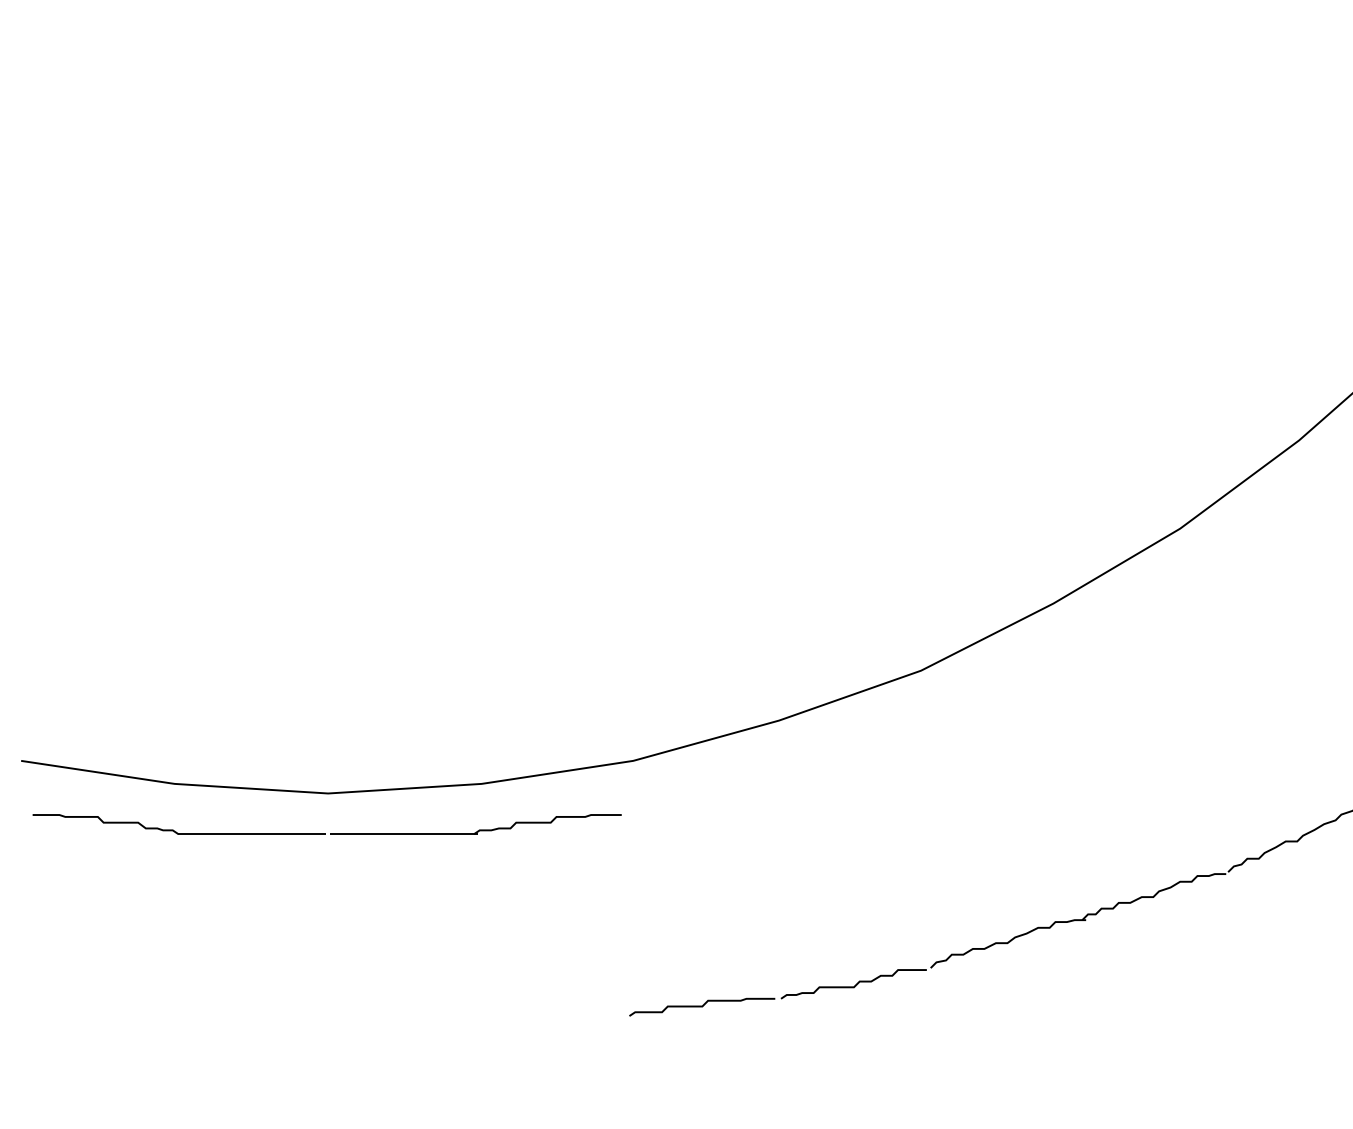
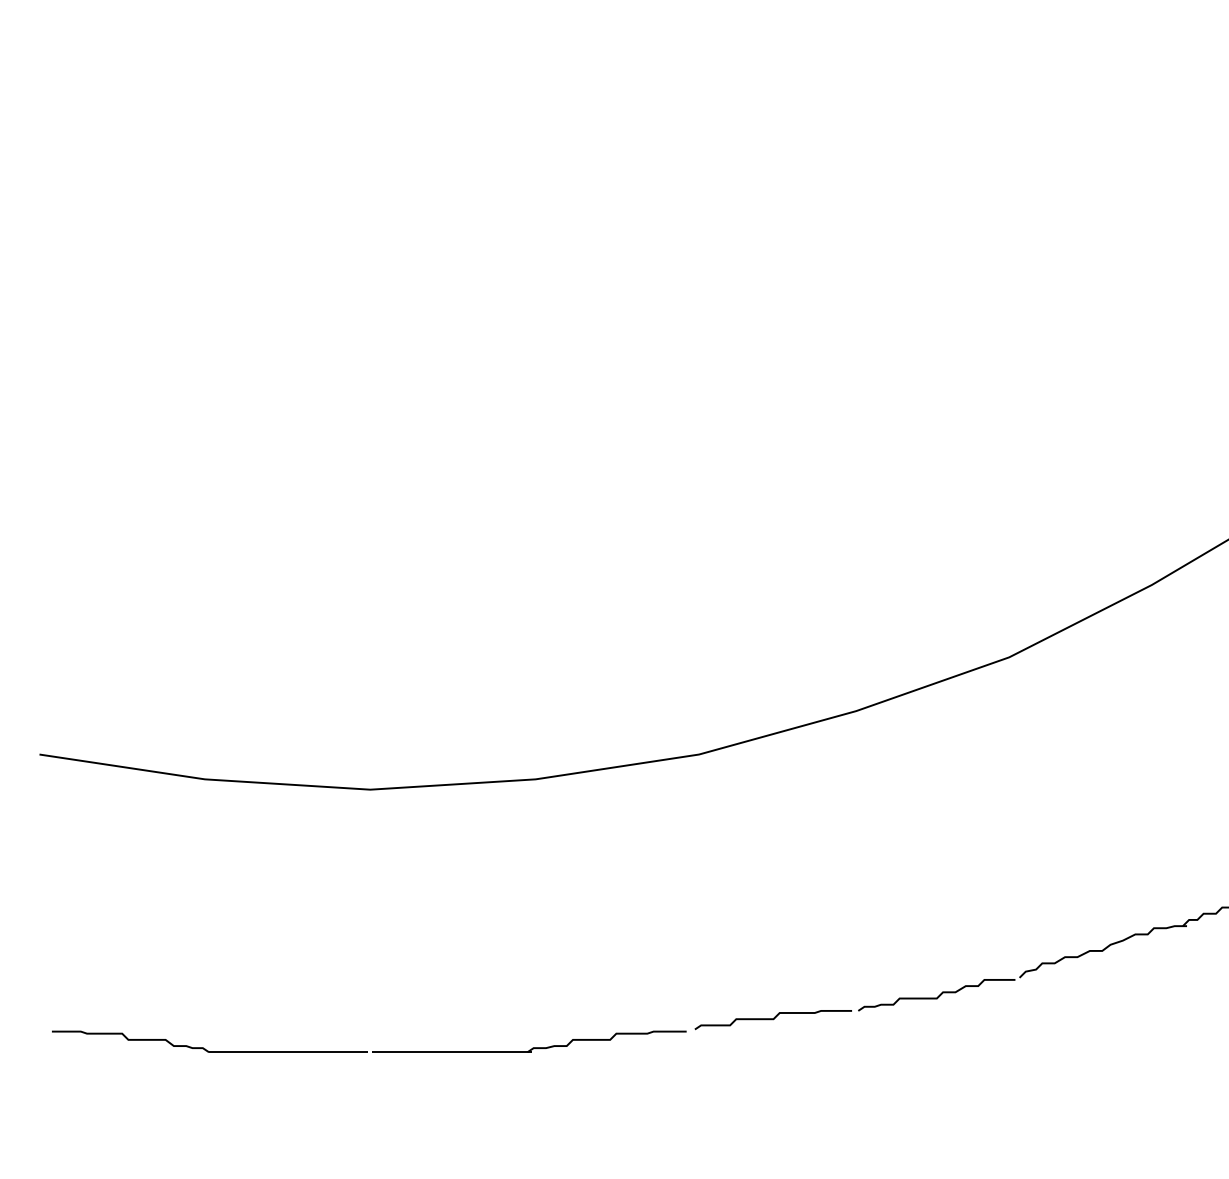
part: (325, 833) -> (367, 1051), moved

